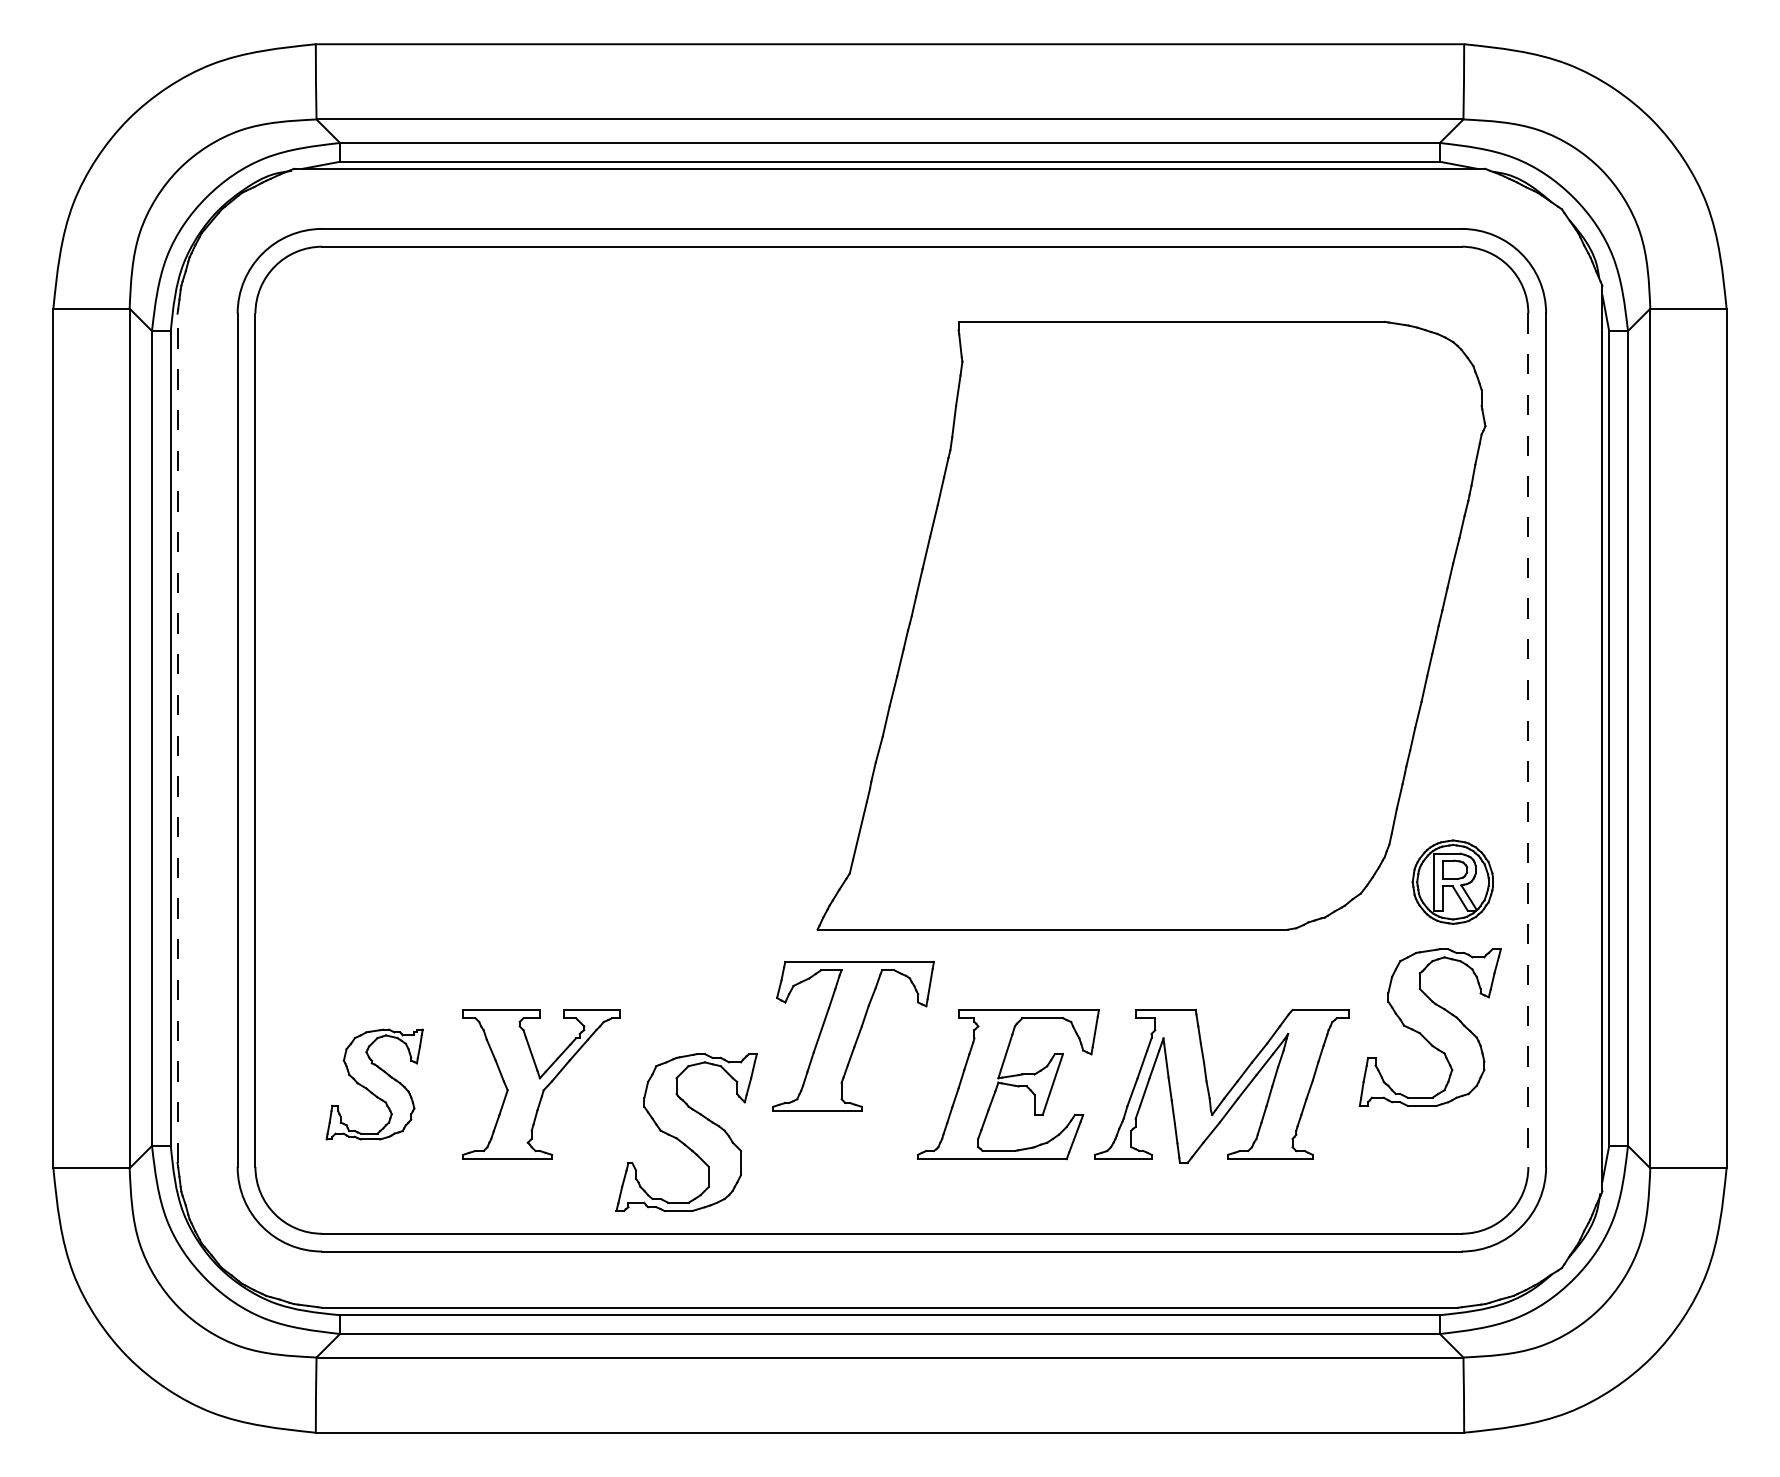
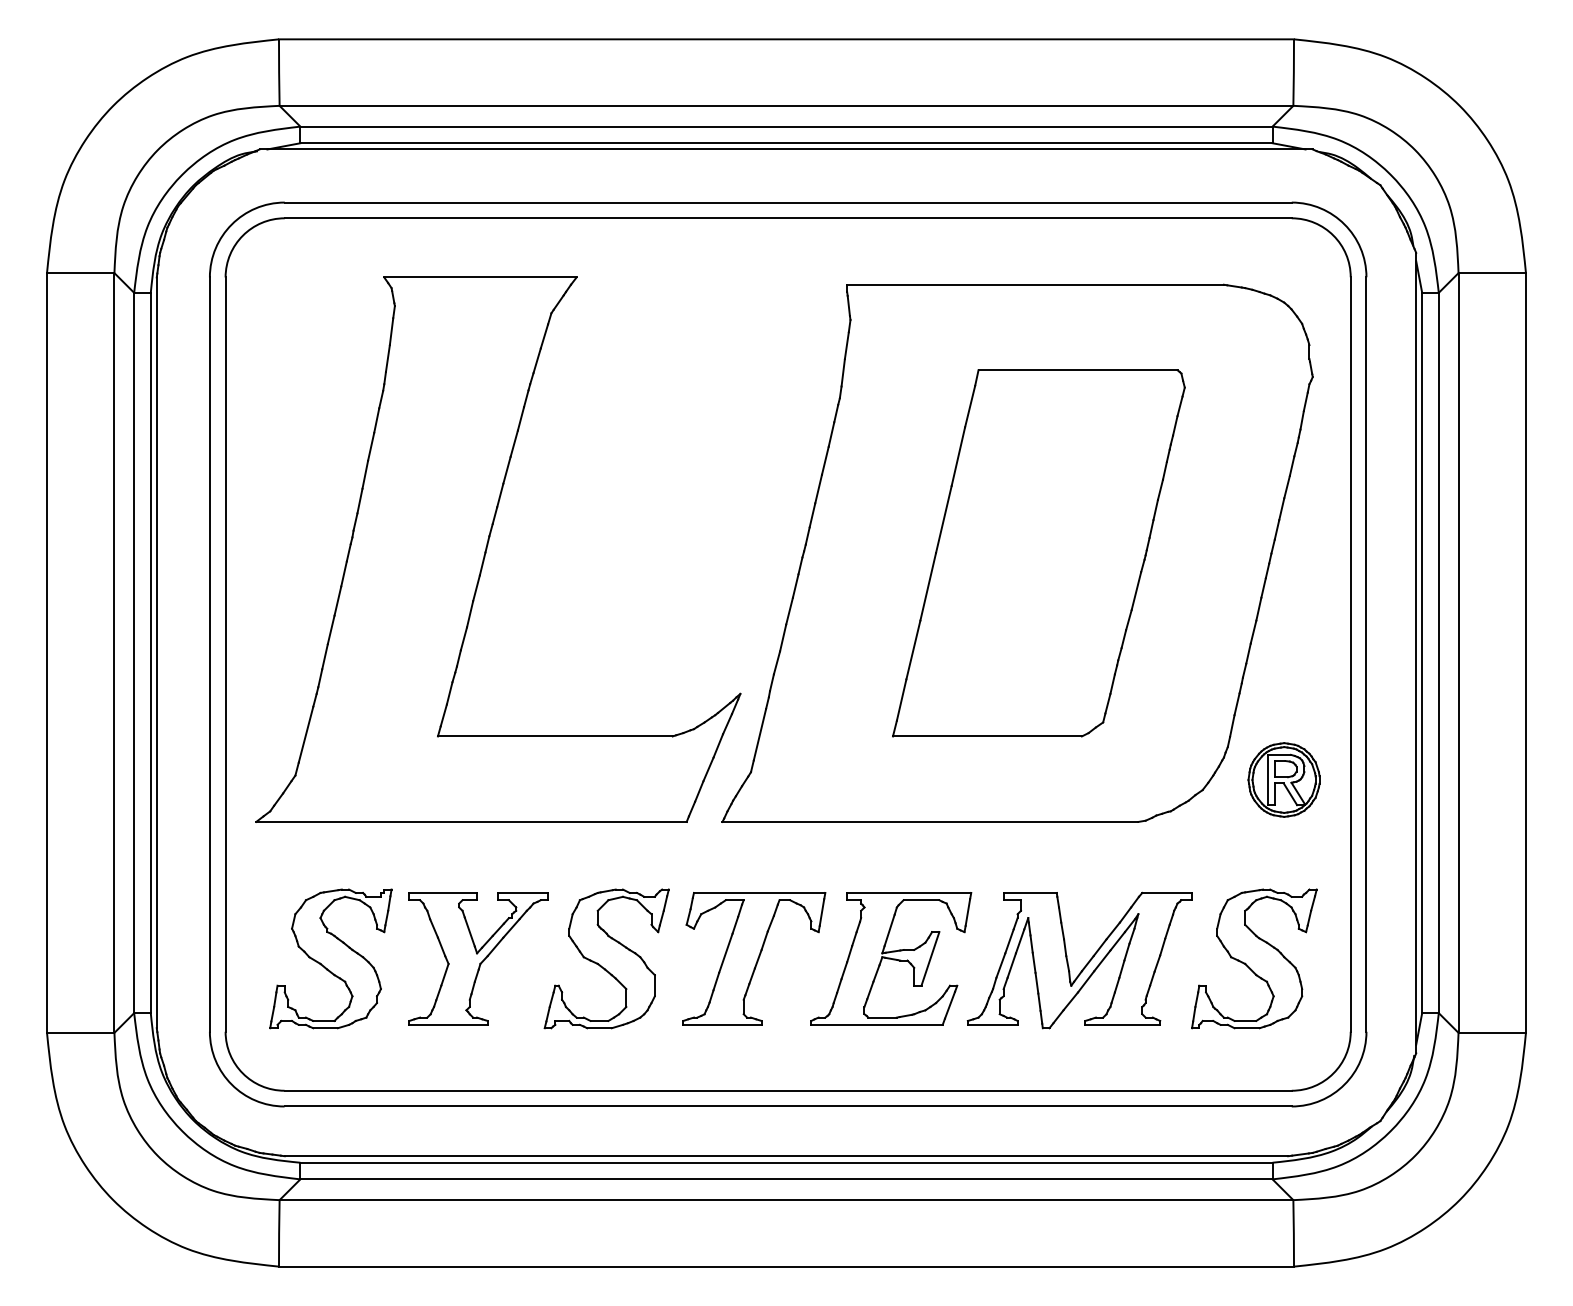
part: (552, 617) -> (488, 546), added
part: (1175, 625) -> (1038, 553), added
line: (177, 738) -> (156, 653), dashed -> solid
line: (1528, 740) -> (1350, 654), dashed -> solid
part: (1429, 1027) -> (1253, 958), moved
part: (853, 1036) -> (754, 958), moved
part: (374, 1084) -> (330, 958), size x1.43
part: (686, 1132) -> (606, 958), moved

